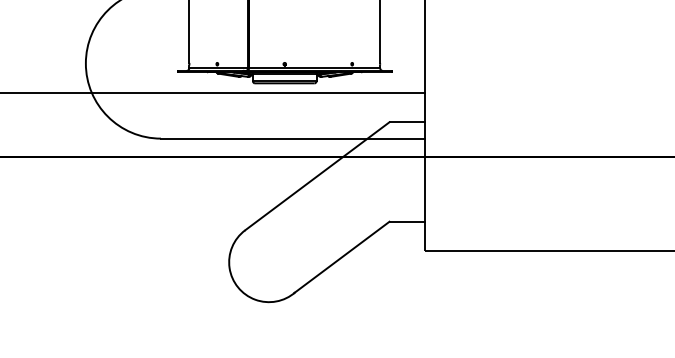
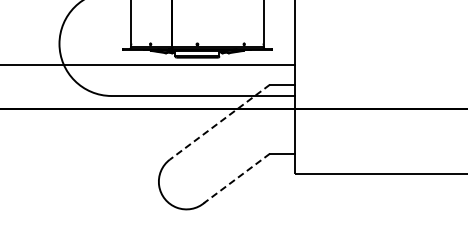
line: (318, 176) -> (220, 122), solid -> dashed
line: (341, 257) -> (236, 178), solid -> dashed

